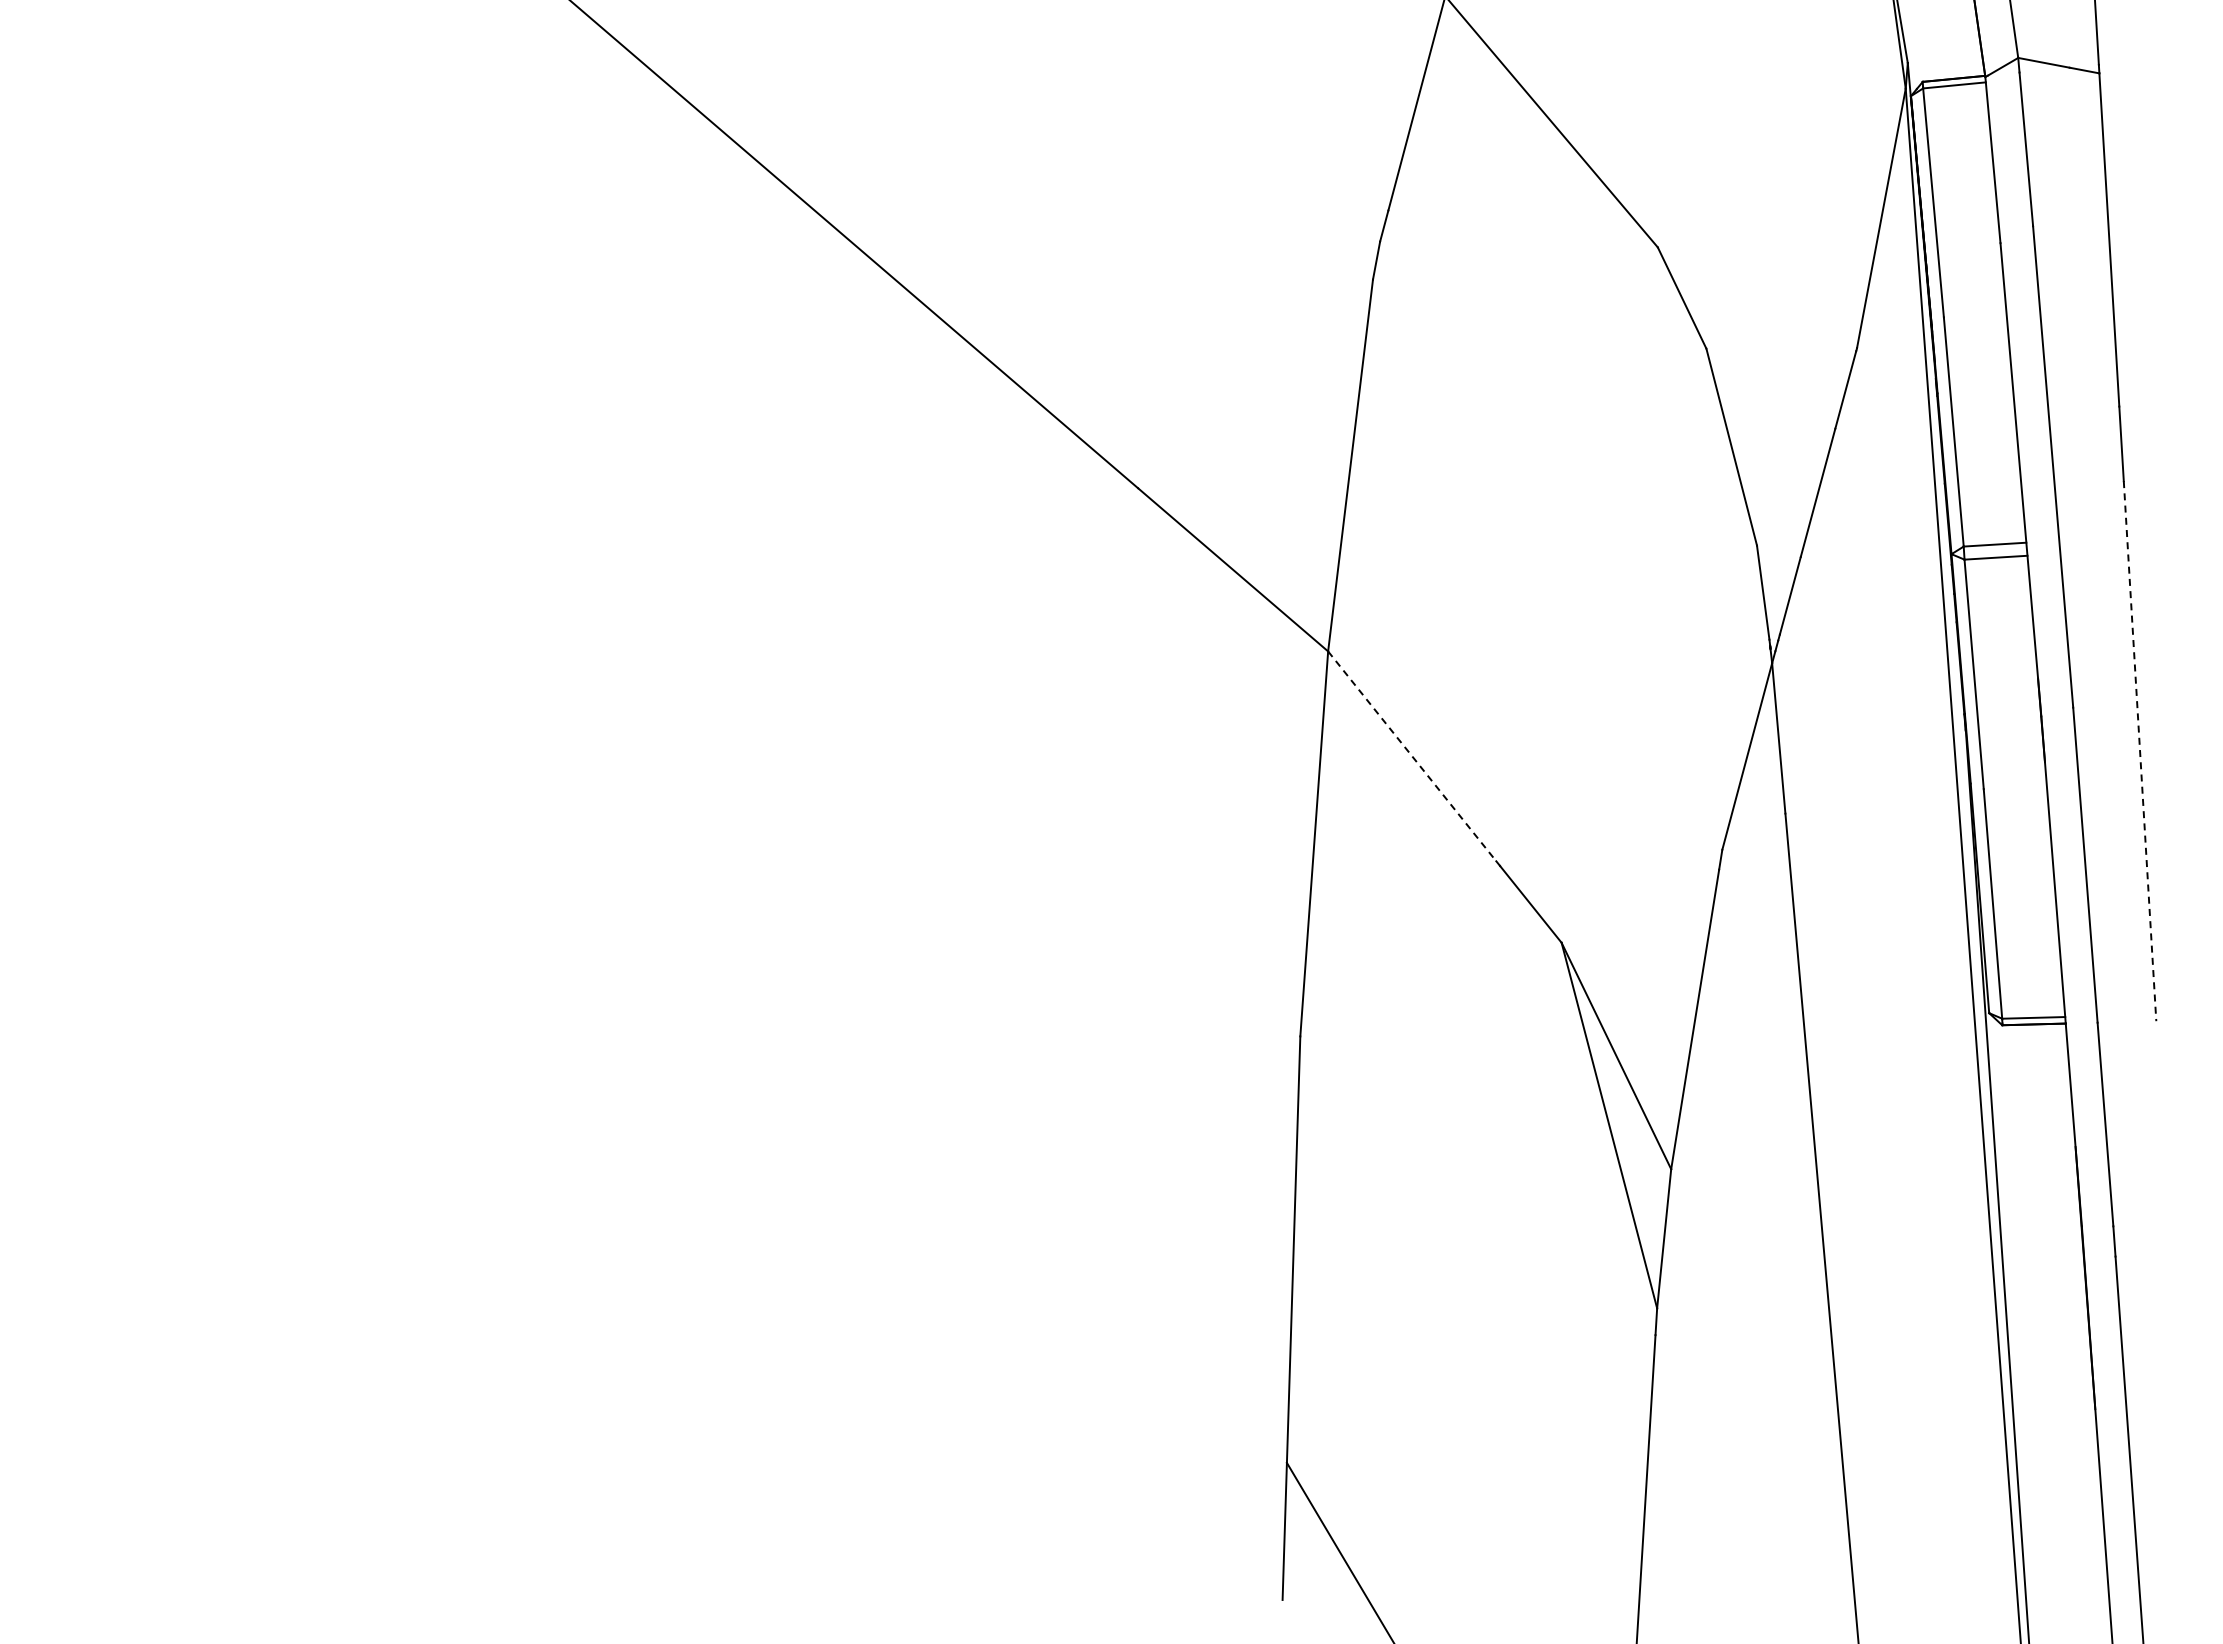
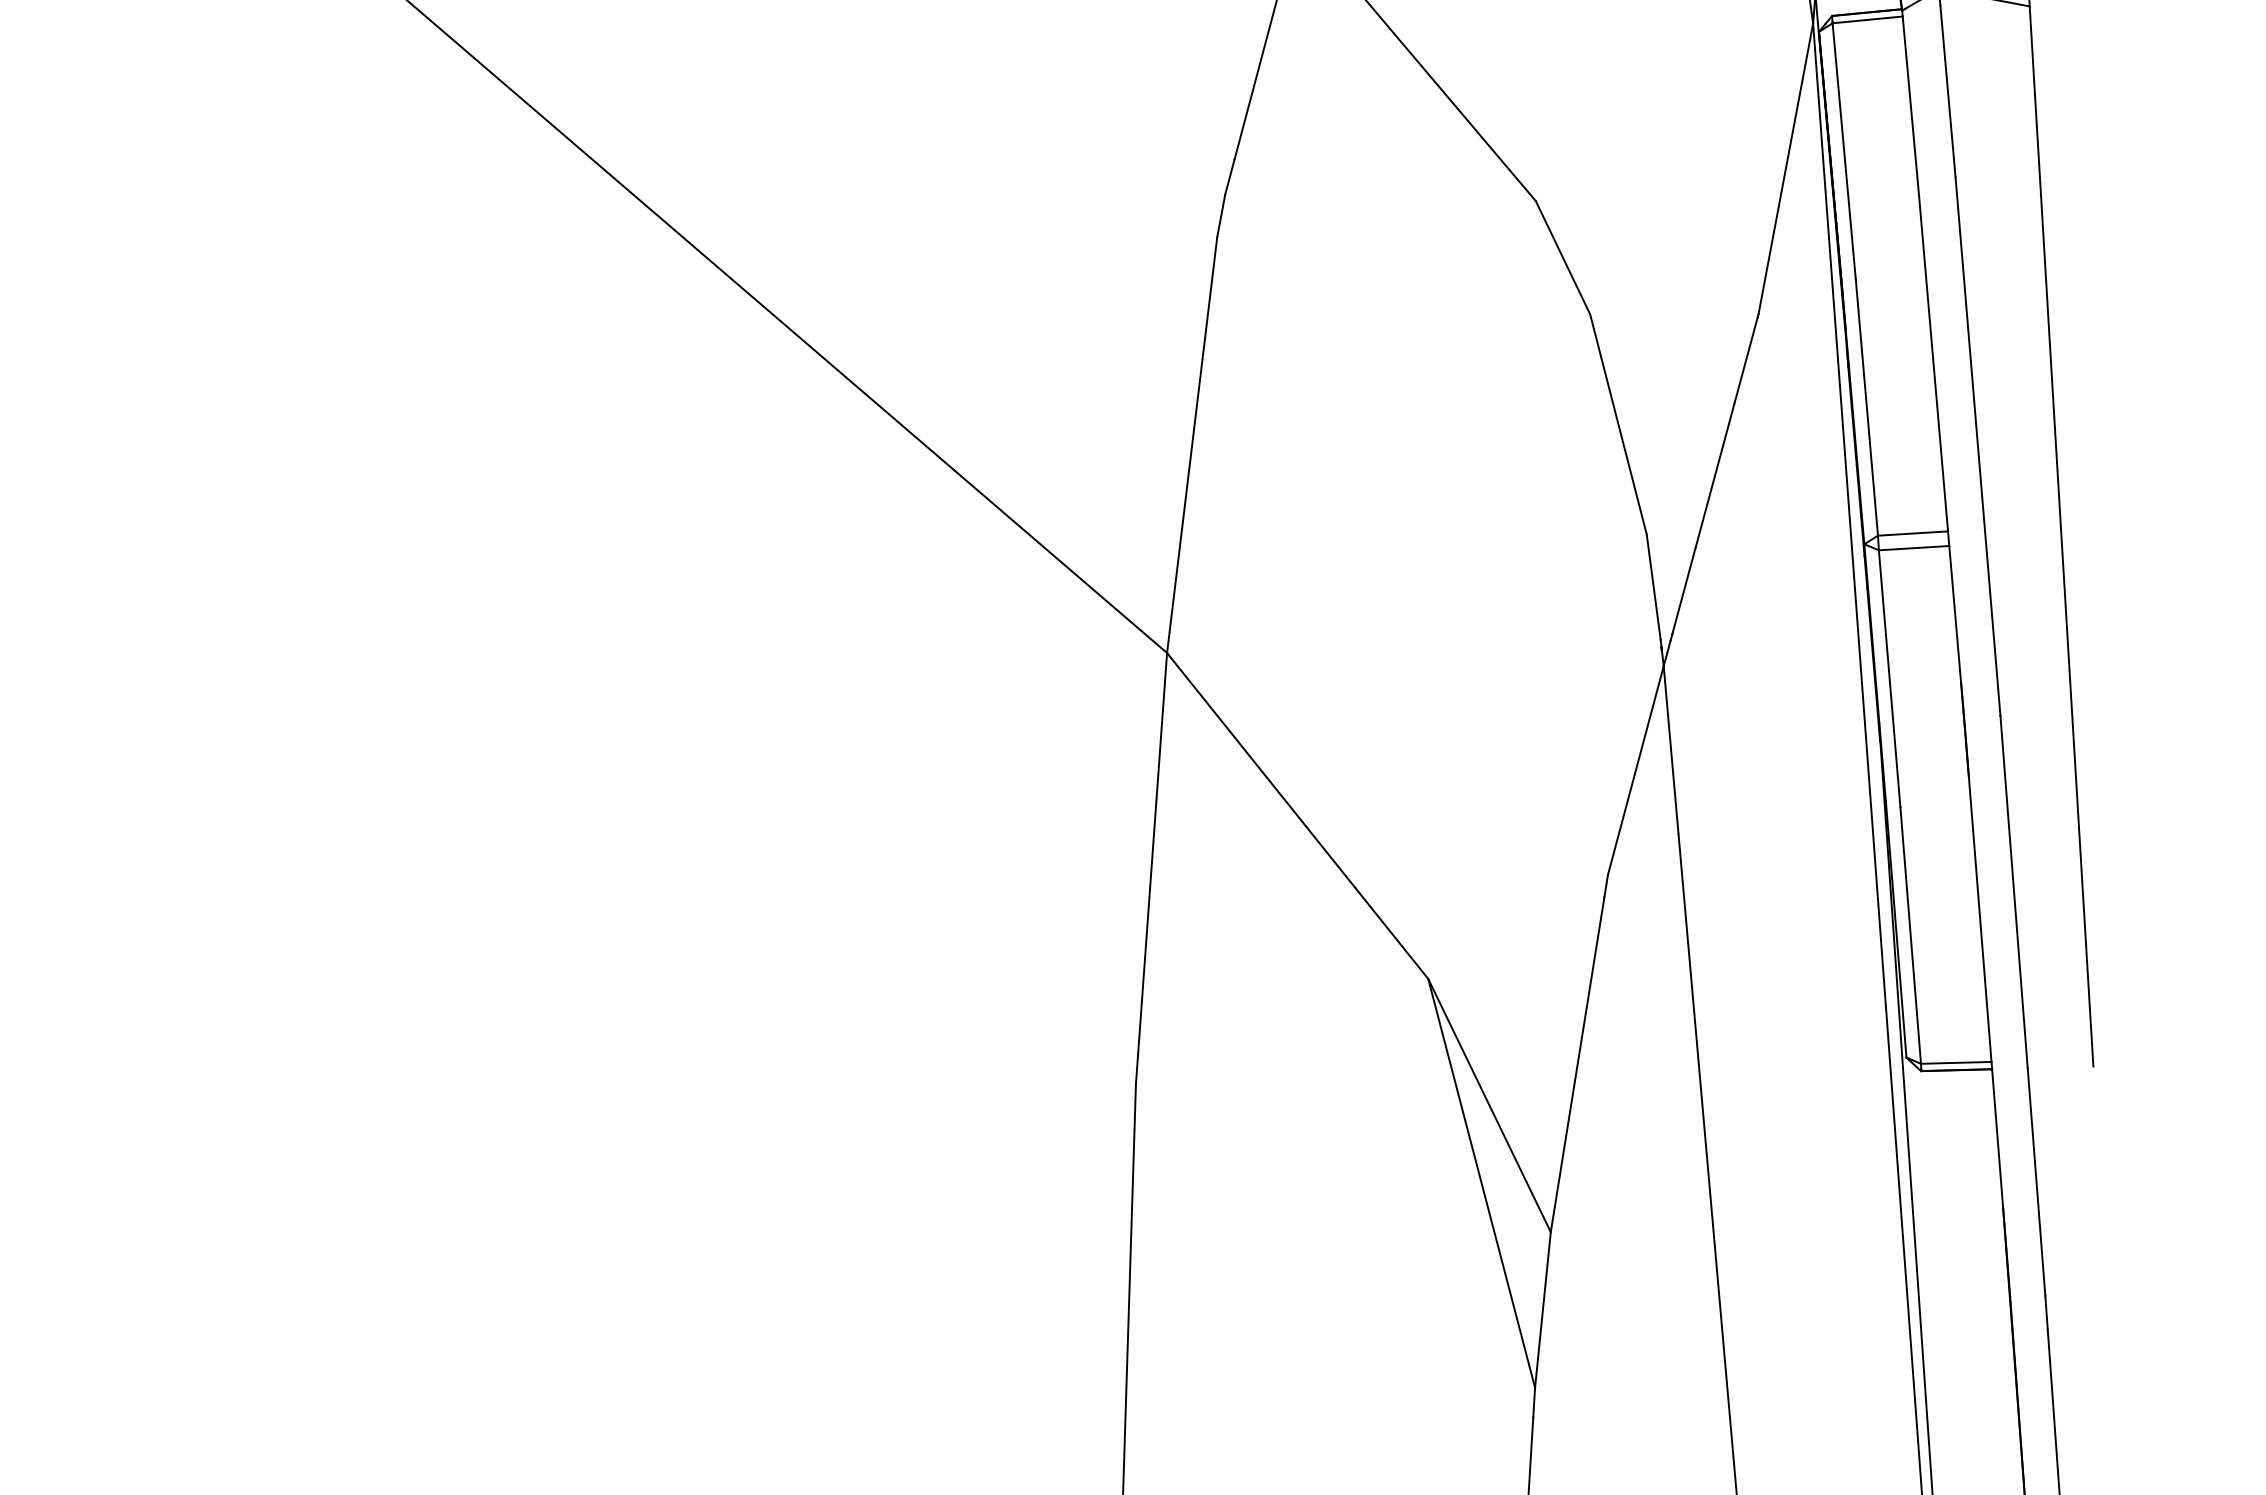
line: (2140, 751) -> (2075, 764), dashed -> solid
line: (1412, 756) -> (1261, 770), dashed -> solid

